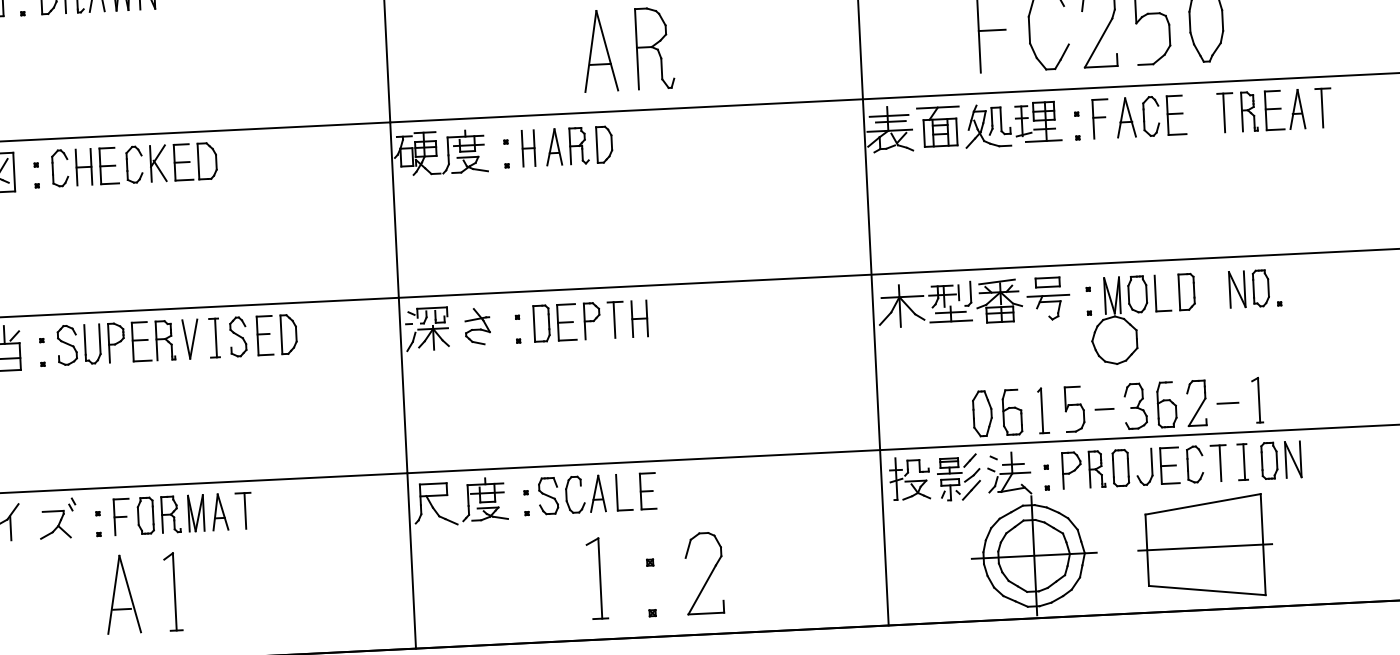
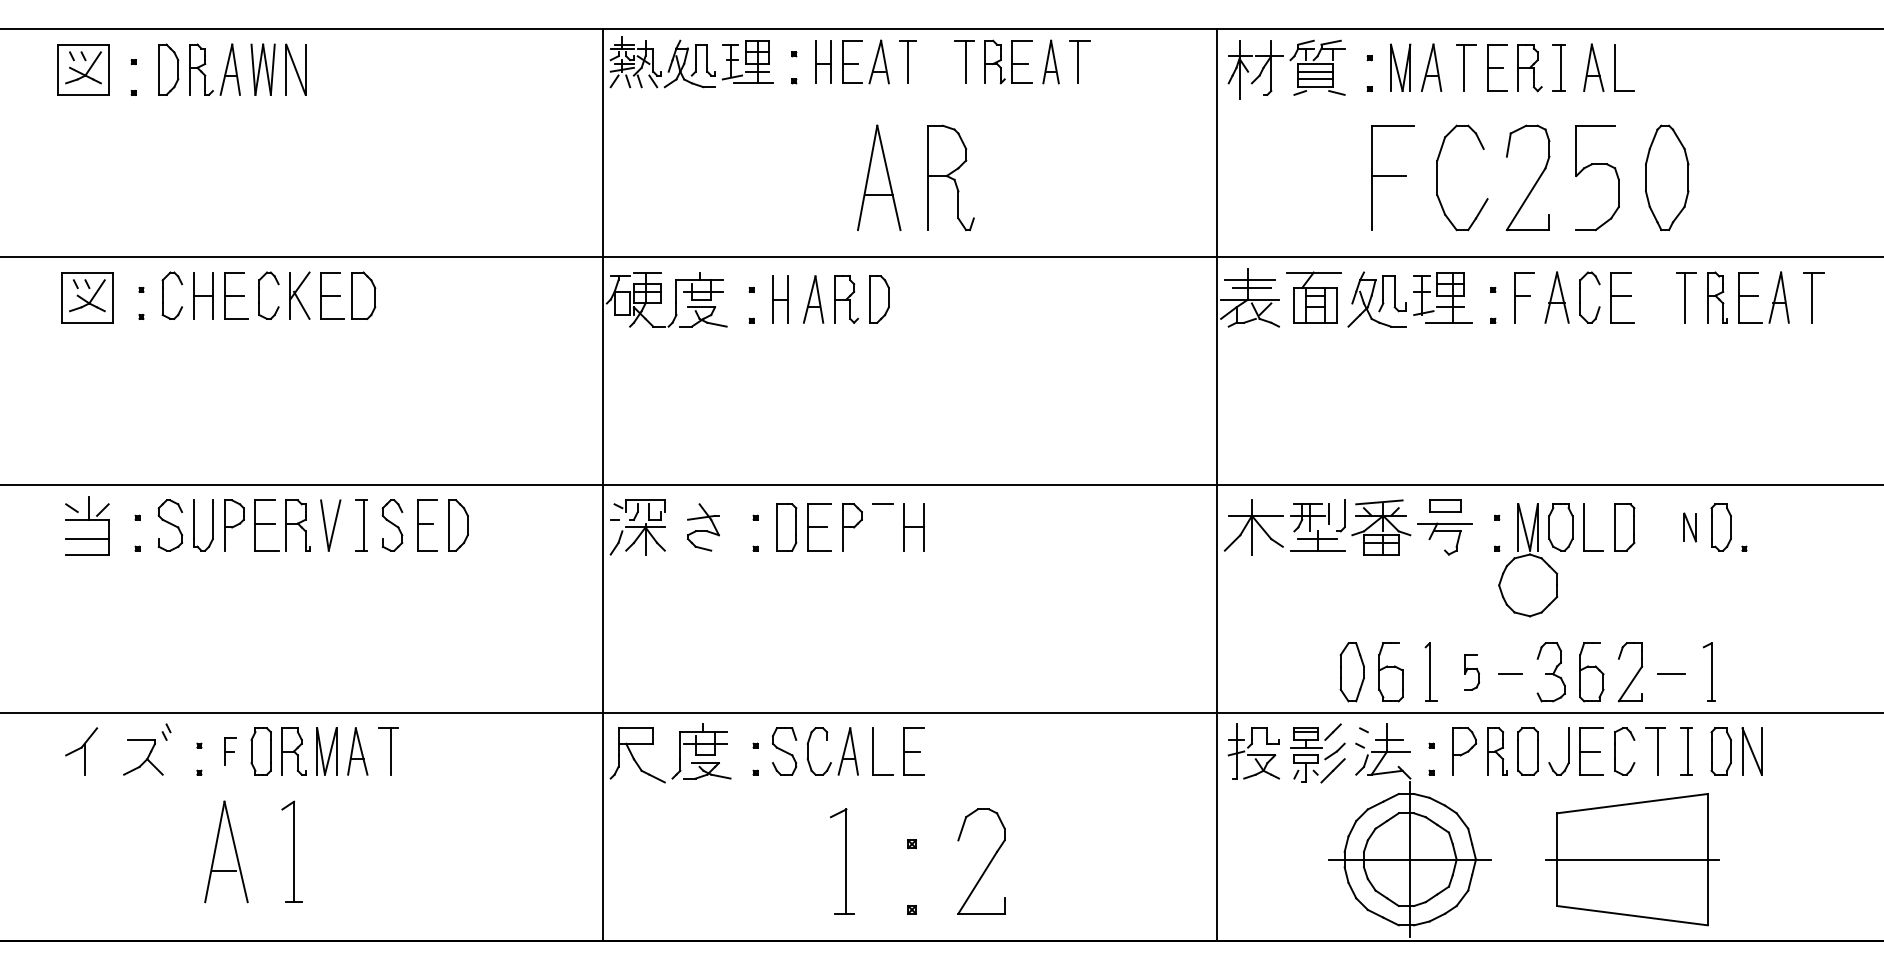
part: (1236, 289) -> (1689, 527), size x0.6
line: (614, 320) -> (881, 527), removed
part: (1074, 409) -> (1471, 672), size x0.6
part: (122, 516) -> (230, 751), size x0.6

